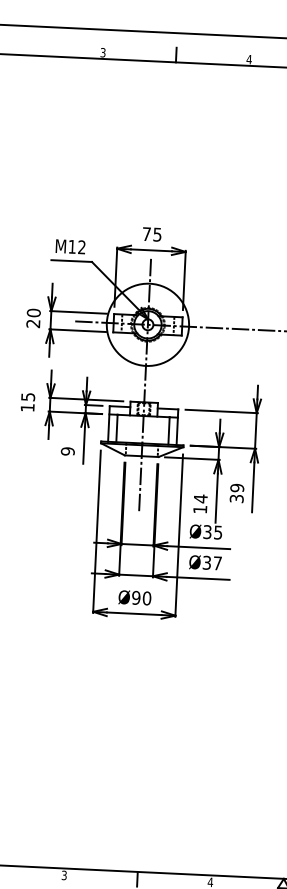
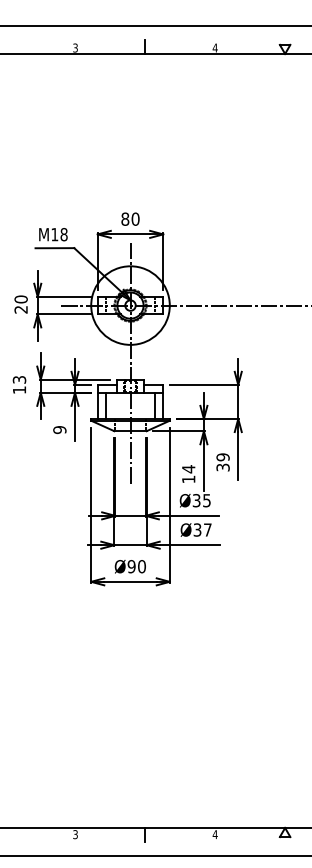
text: (152, 233) -> (130, 218), 75 -> 80
text: (81, 247) -> (63, 234), M12 -> M18
text: (27, 396) -> (18, 379), 15 -> 13

